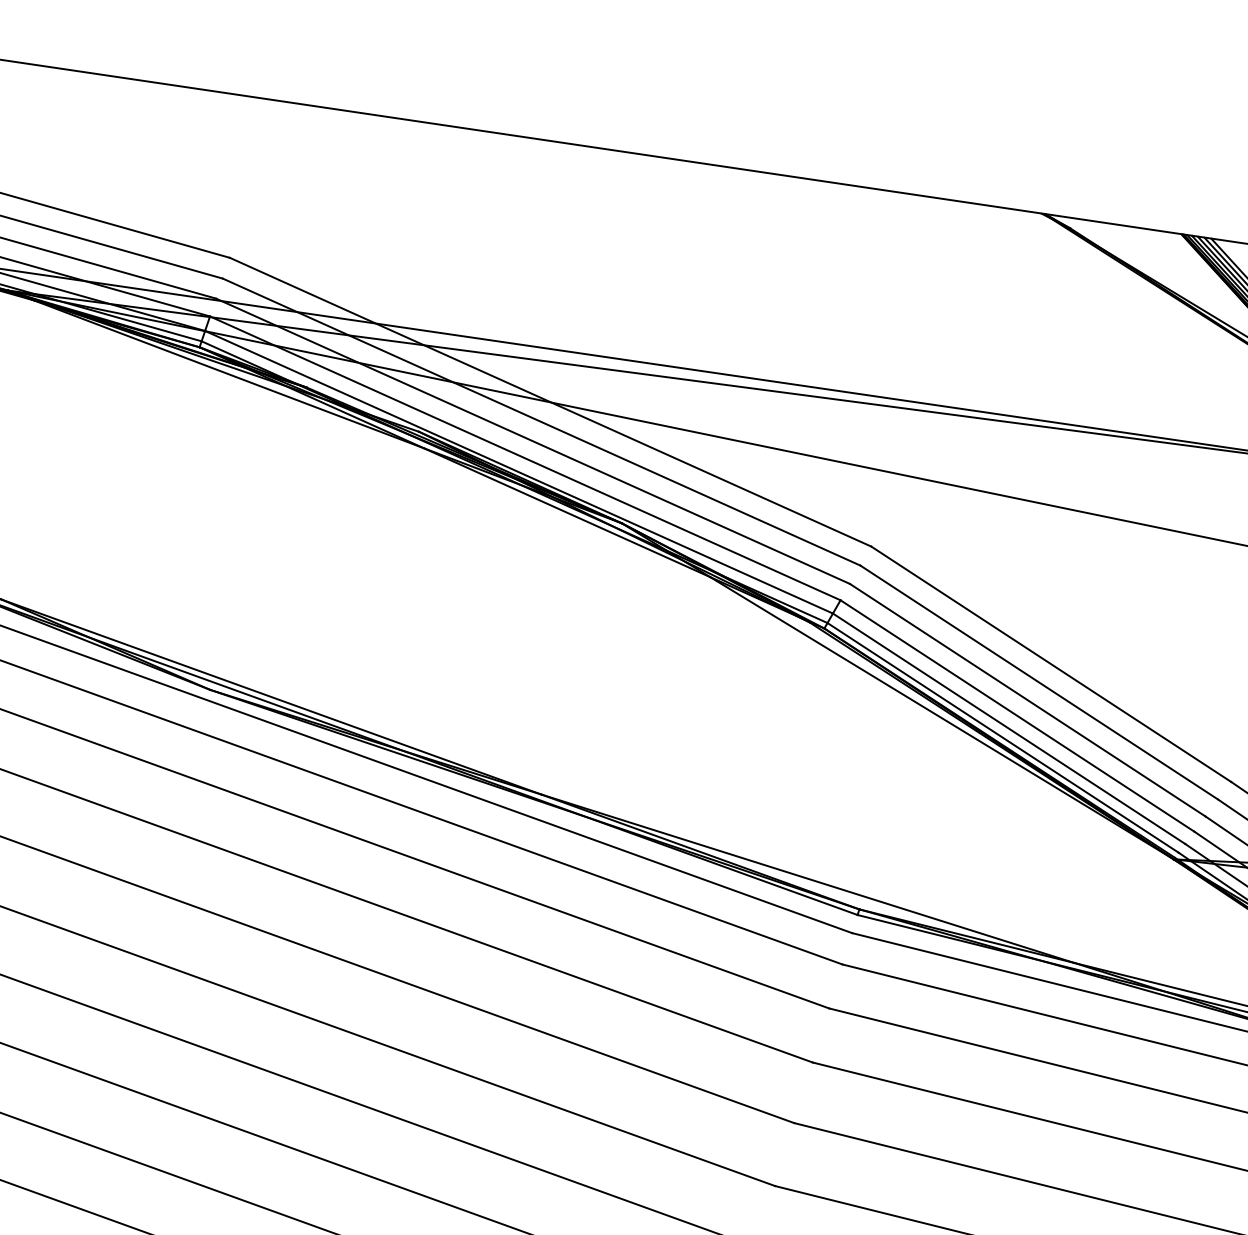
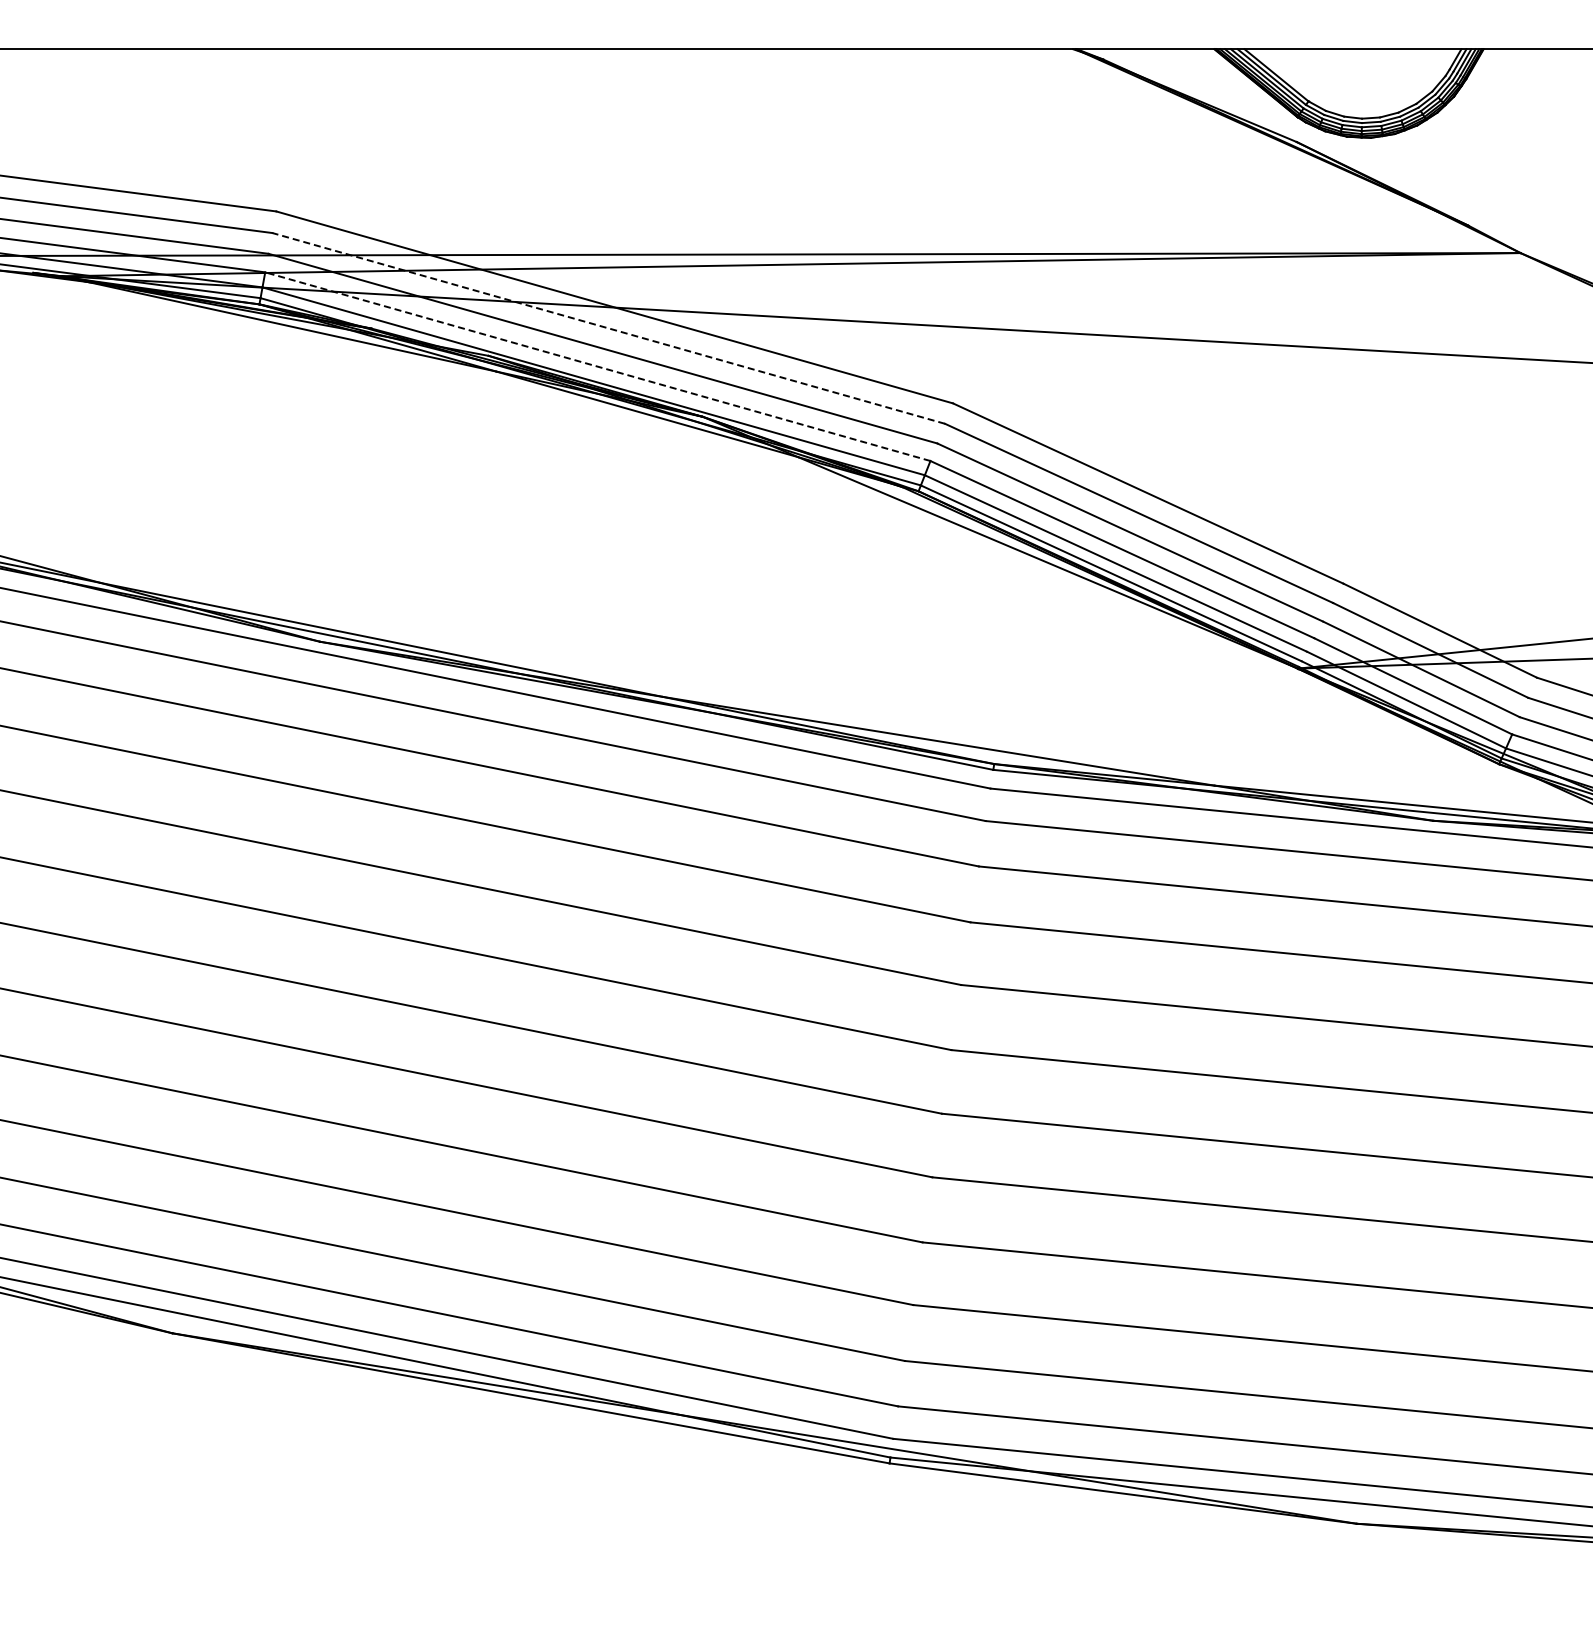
line: (541, 422) -> (608, 328), solid -> dashed
line: (524, 458) -> (597, 366), solid -> dashed

